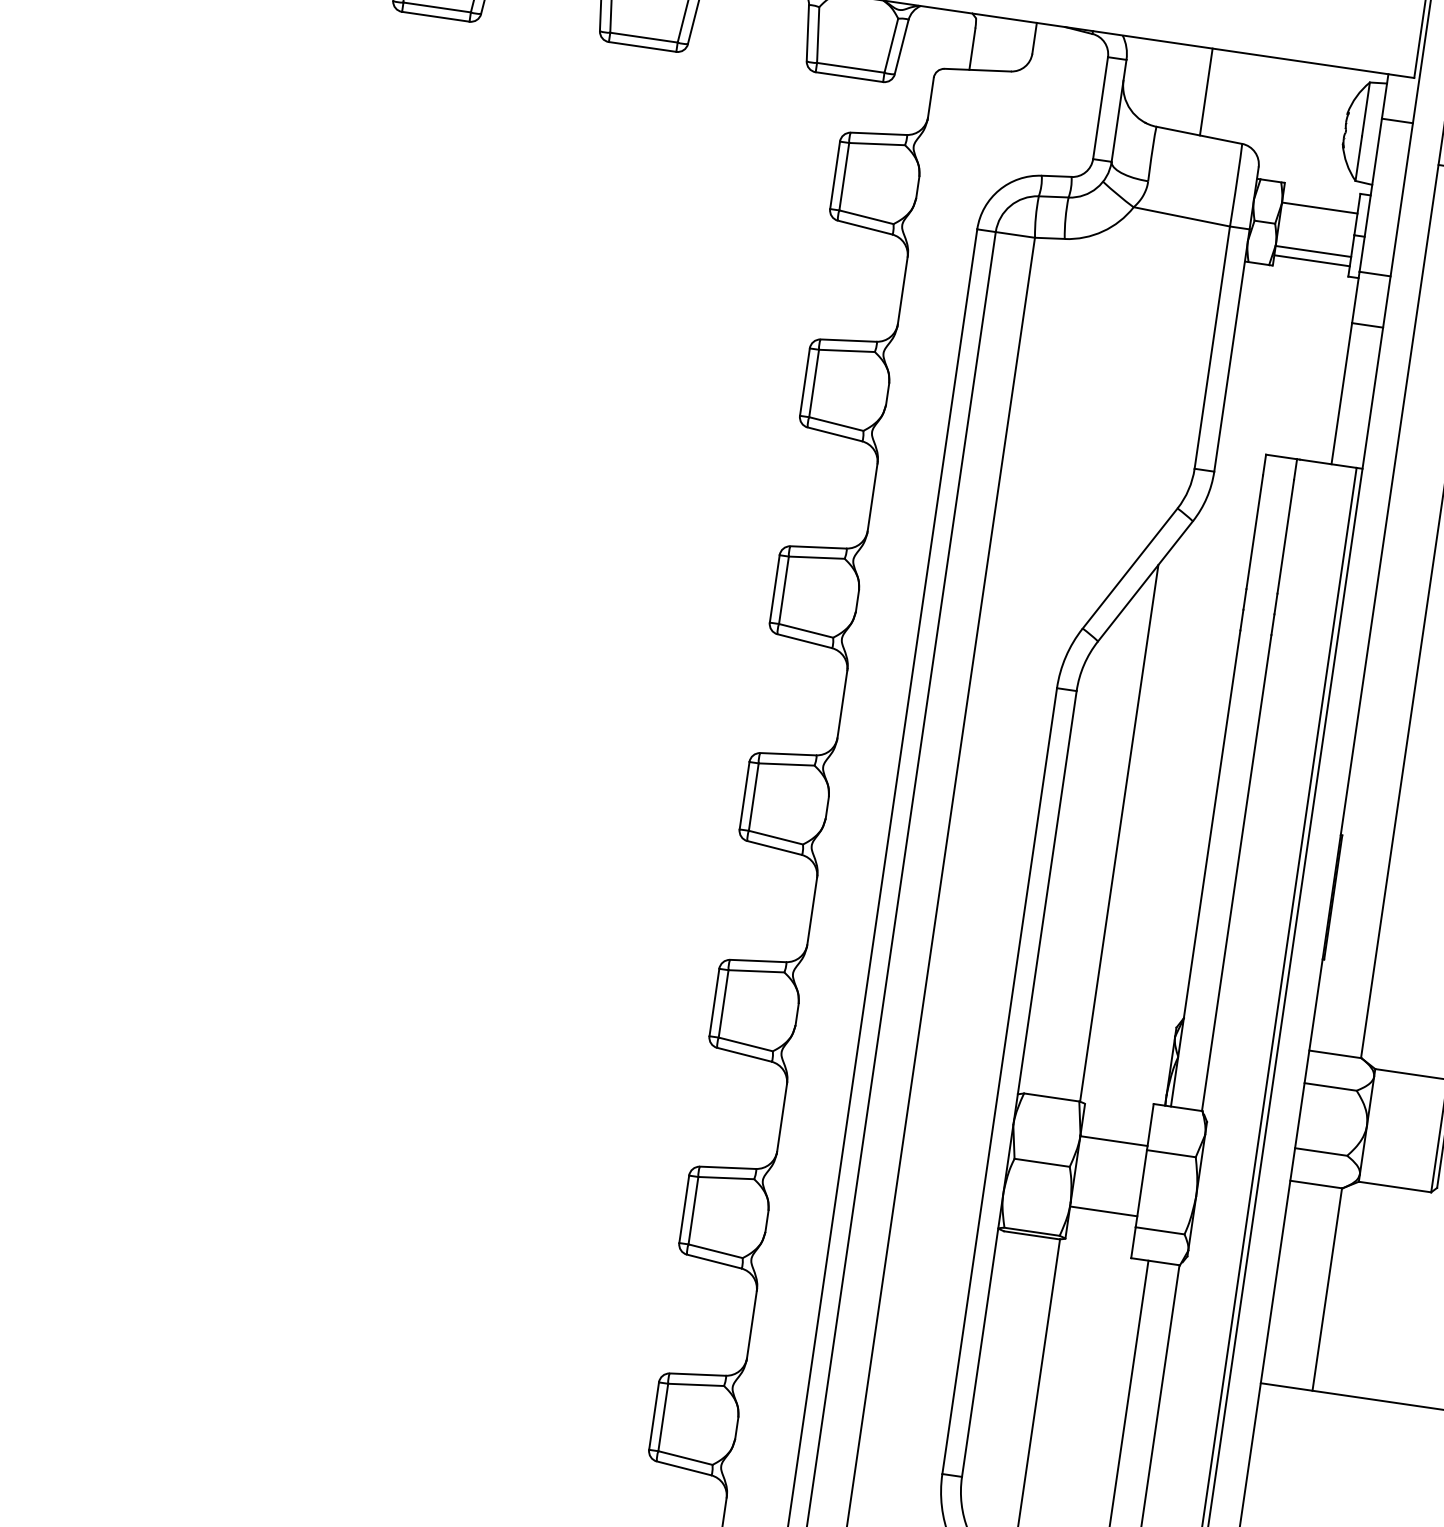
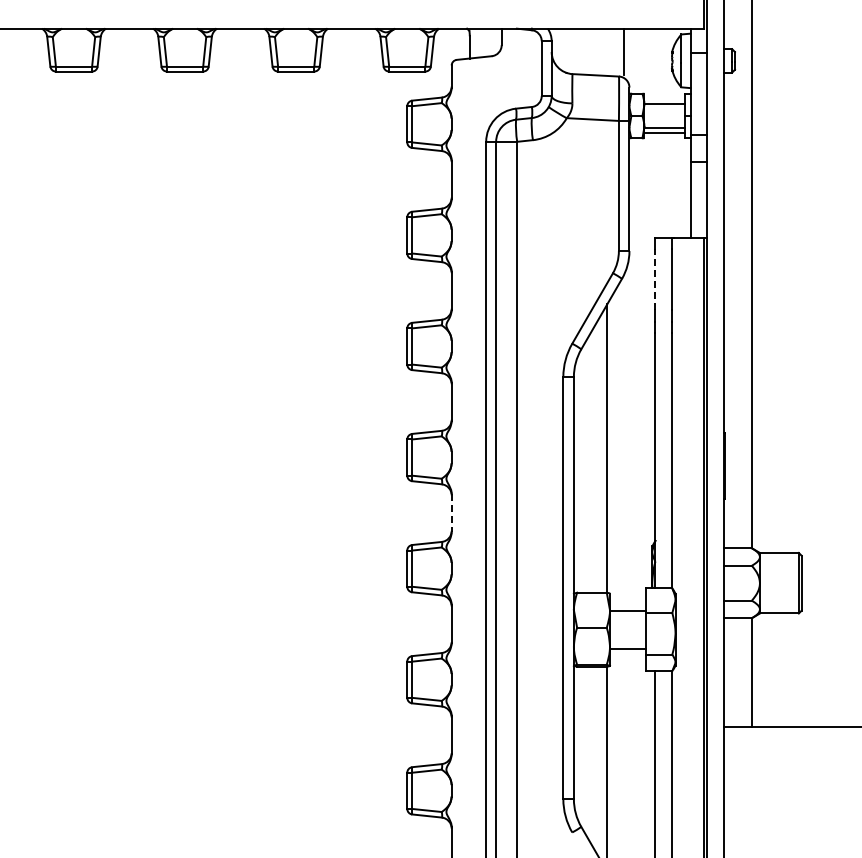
line: (1207, 91) -> (624, 51), moved
line: (1255, 531) -> (655, 279), solid -> dashed
line: (811, 911) -> (451, 513), solid -> dashed

